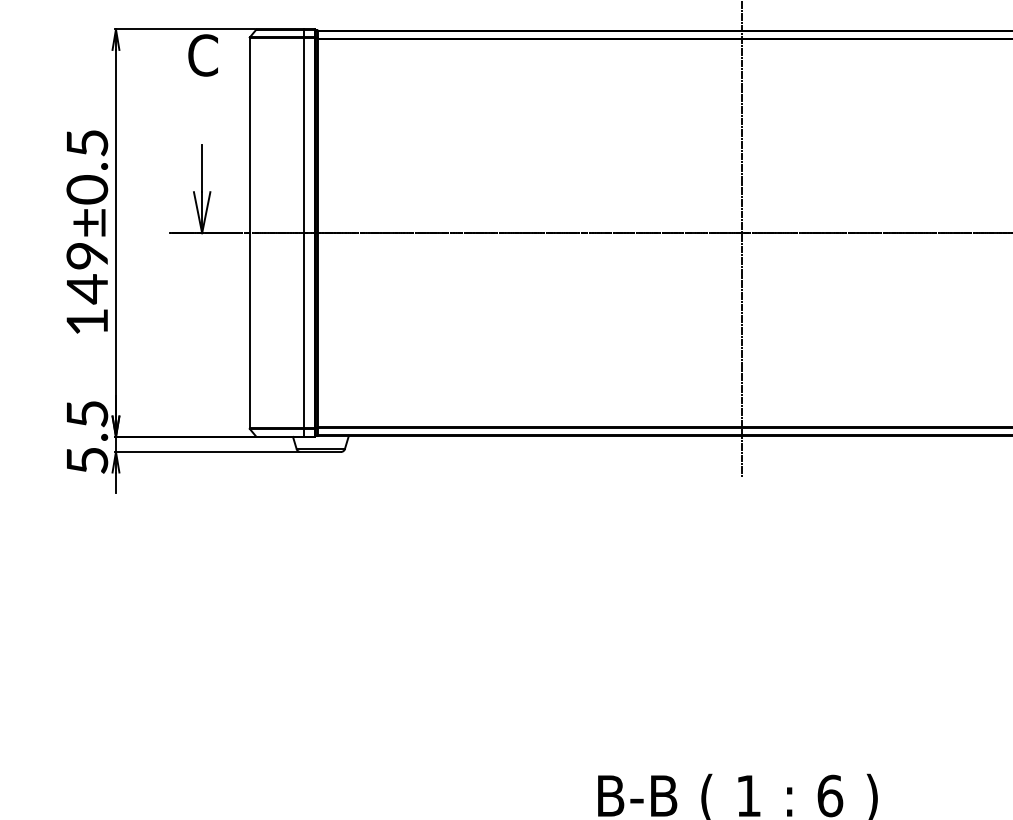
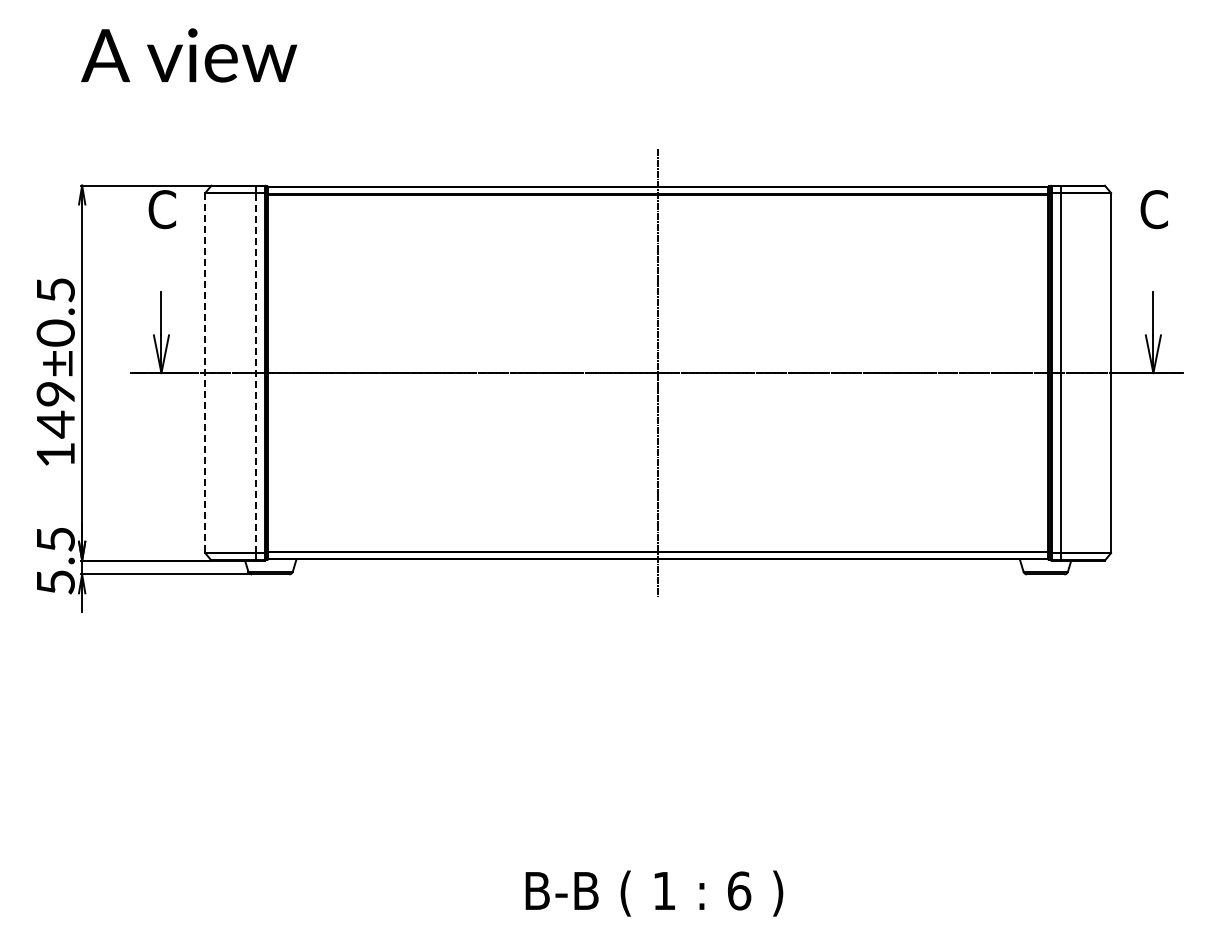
line: (250, 233) -> (205, 373), solid -> dashed
line: (304, 233) -> (255, 373), solid -> dashed

